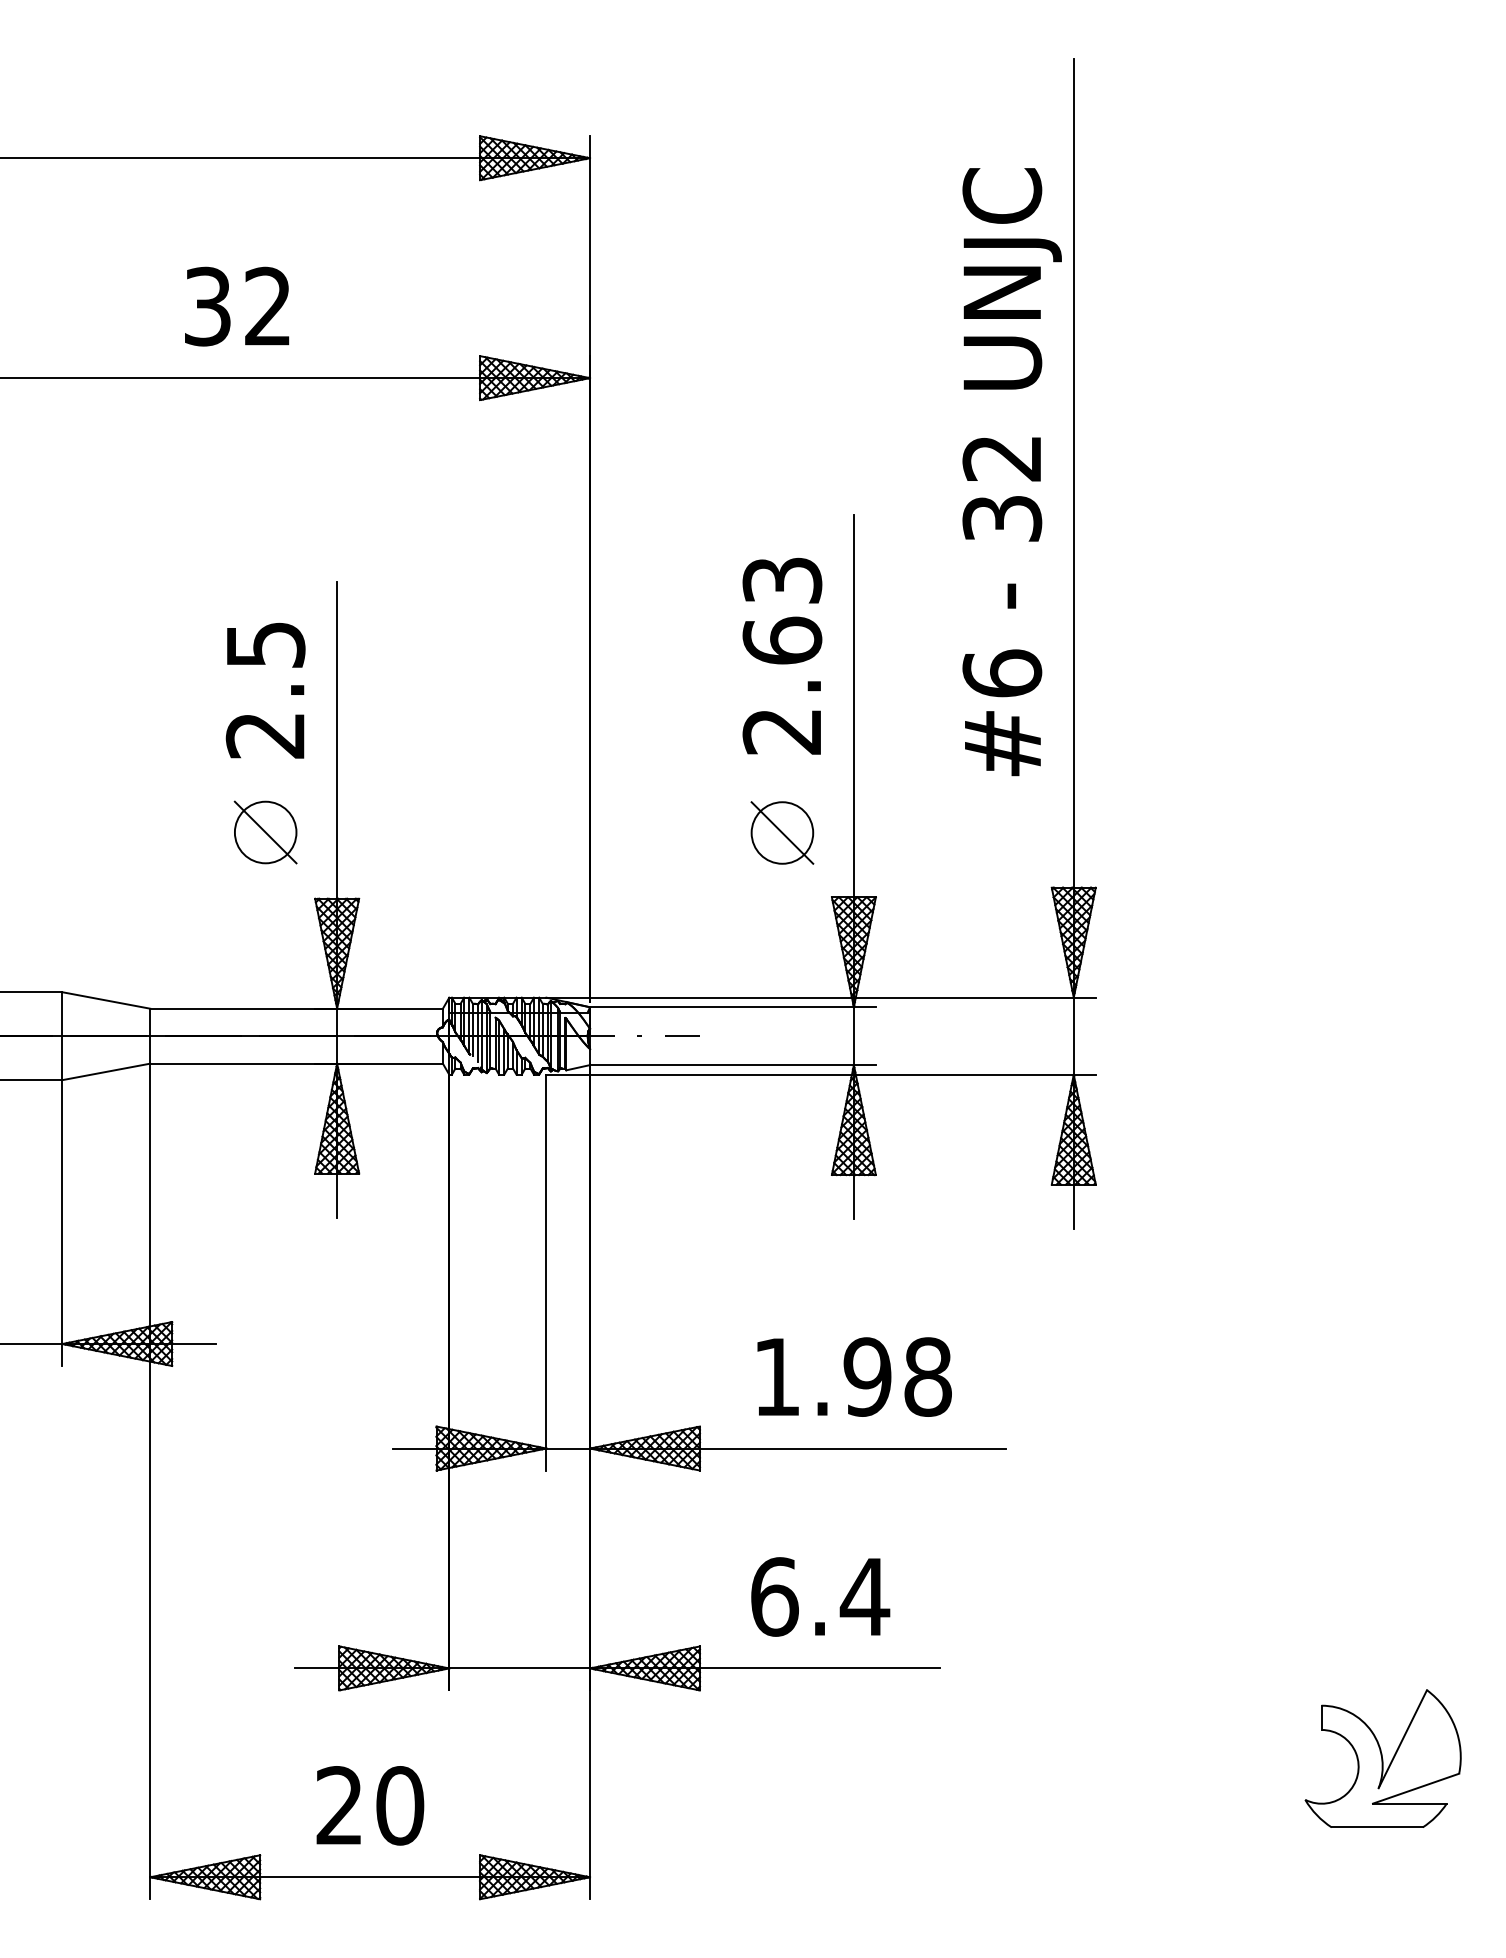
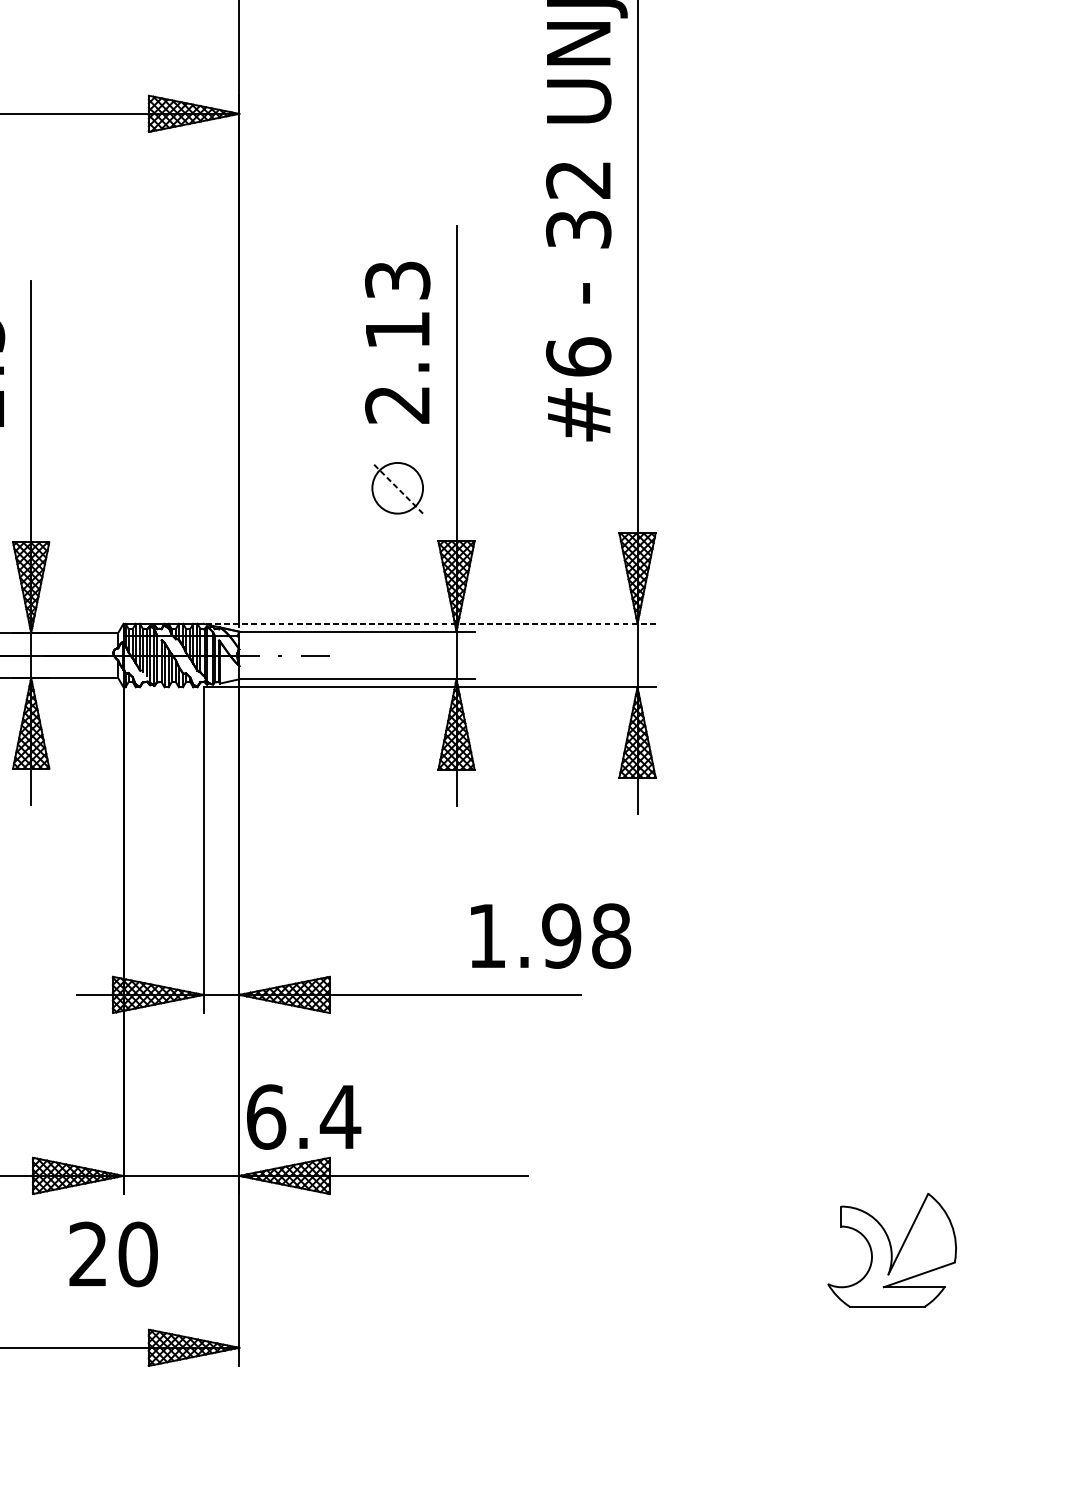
text: (782, 640) -> (397, 329), 2.63 -> 2.13
line: (782, 833) -> (397, 488), solid -> dashed
line: (821, 997) -> (429, 623), solid -> dashed
text: (854, 1376) -> (550, 935), moved
text: (820, 1596) -> (303, 1116), moved
text: (370, 1805) -> (113, 1254), moved

